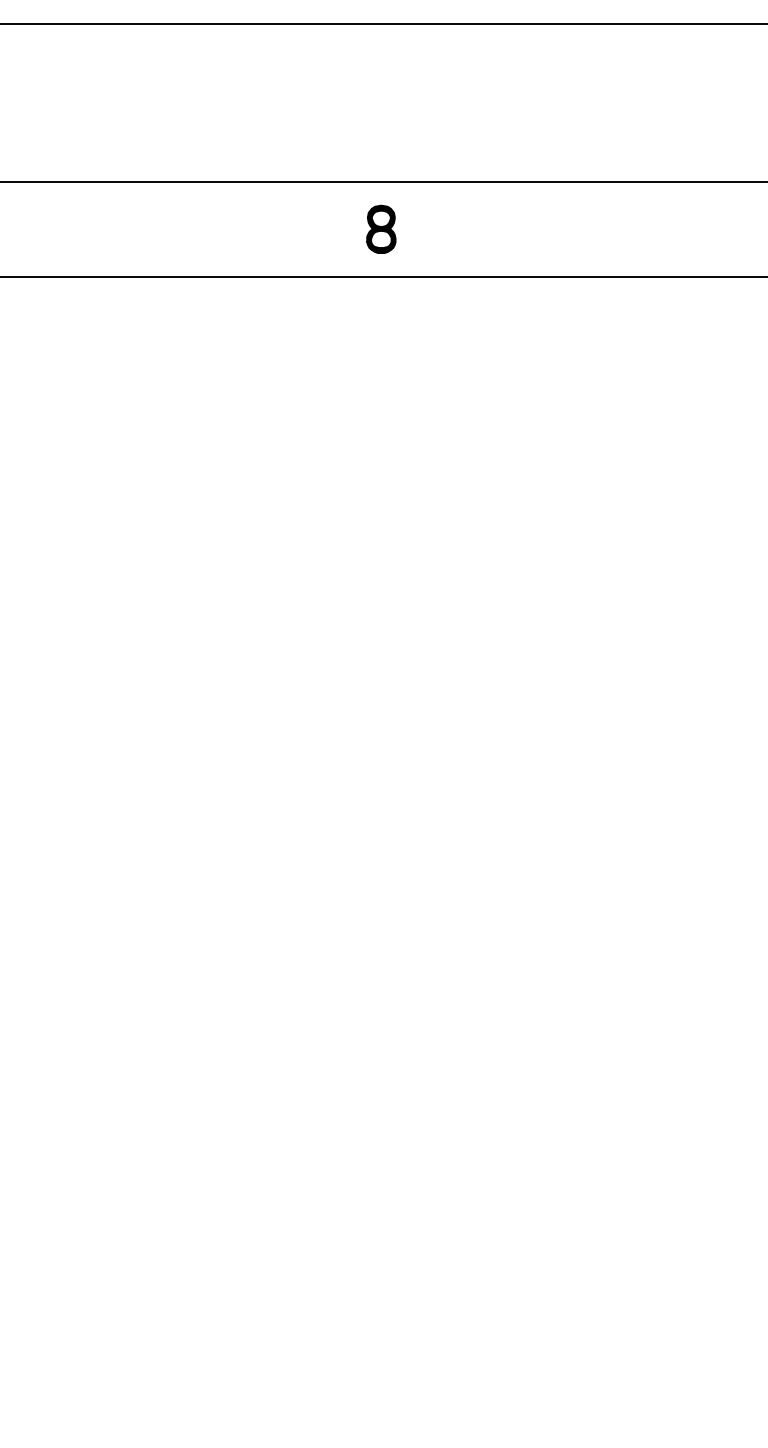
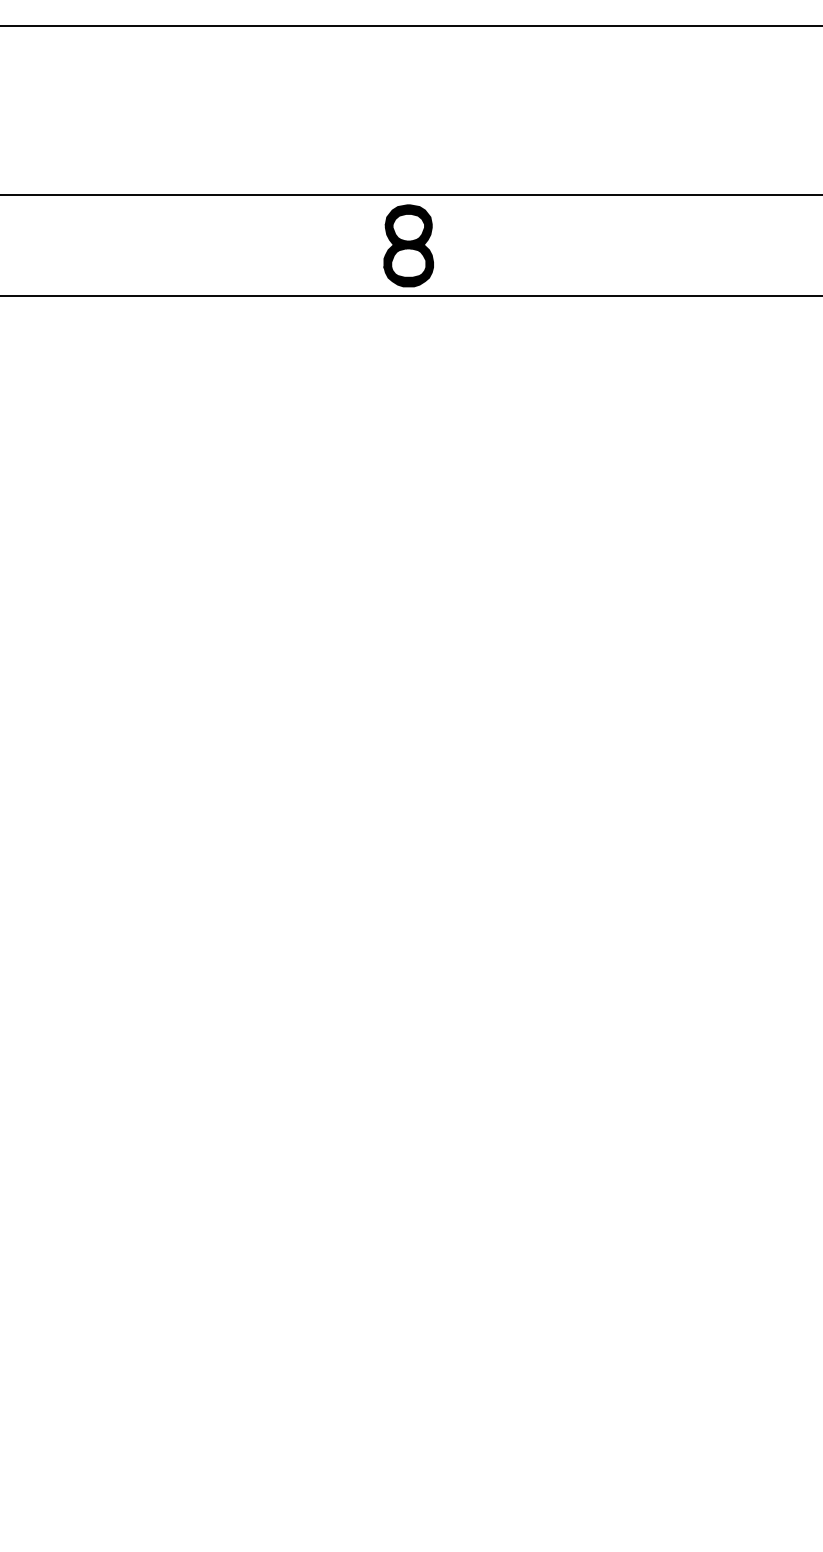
part: (381, 229) -> (408, 245), size x1.6

